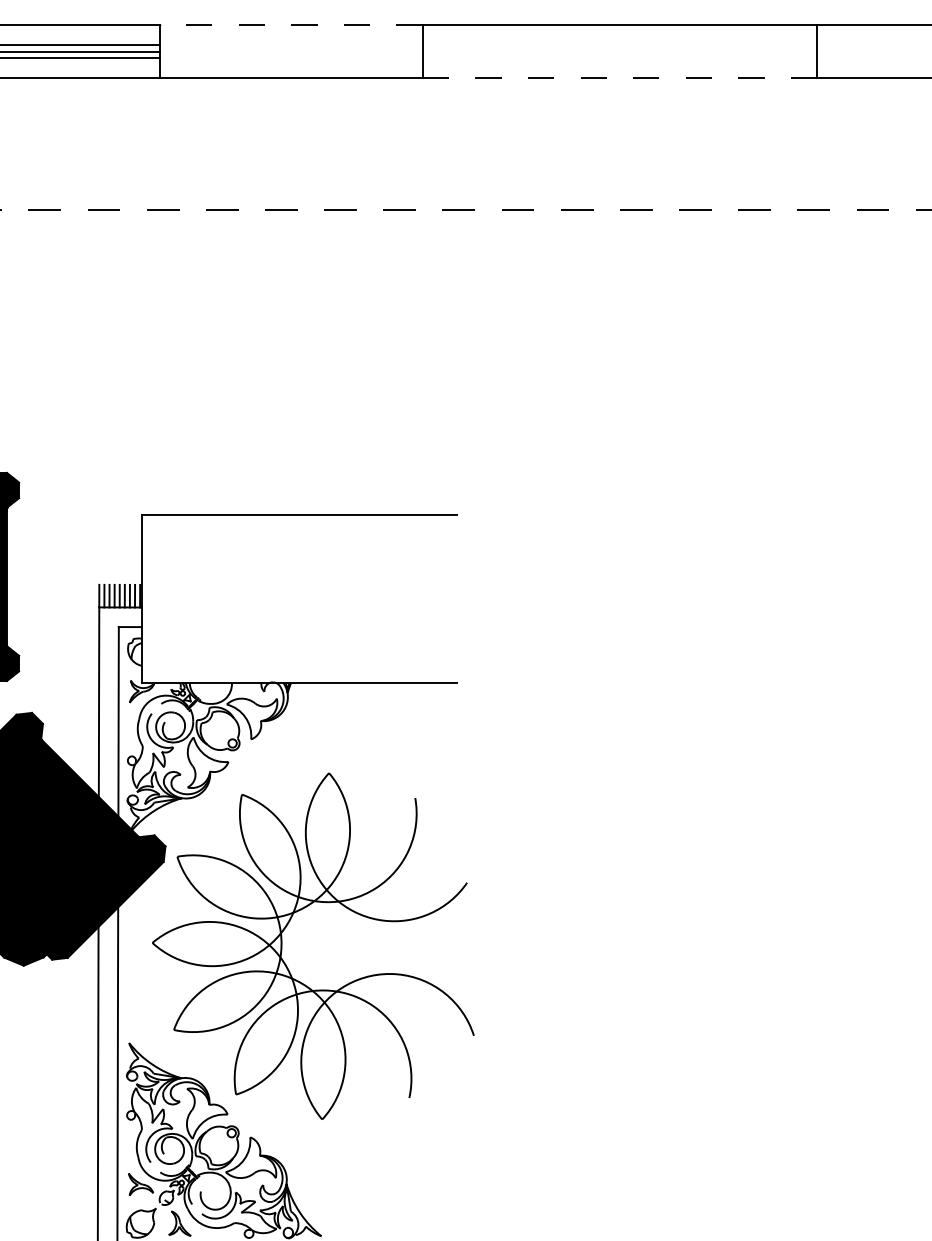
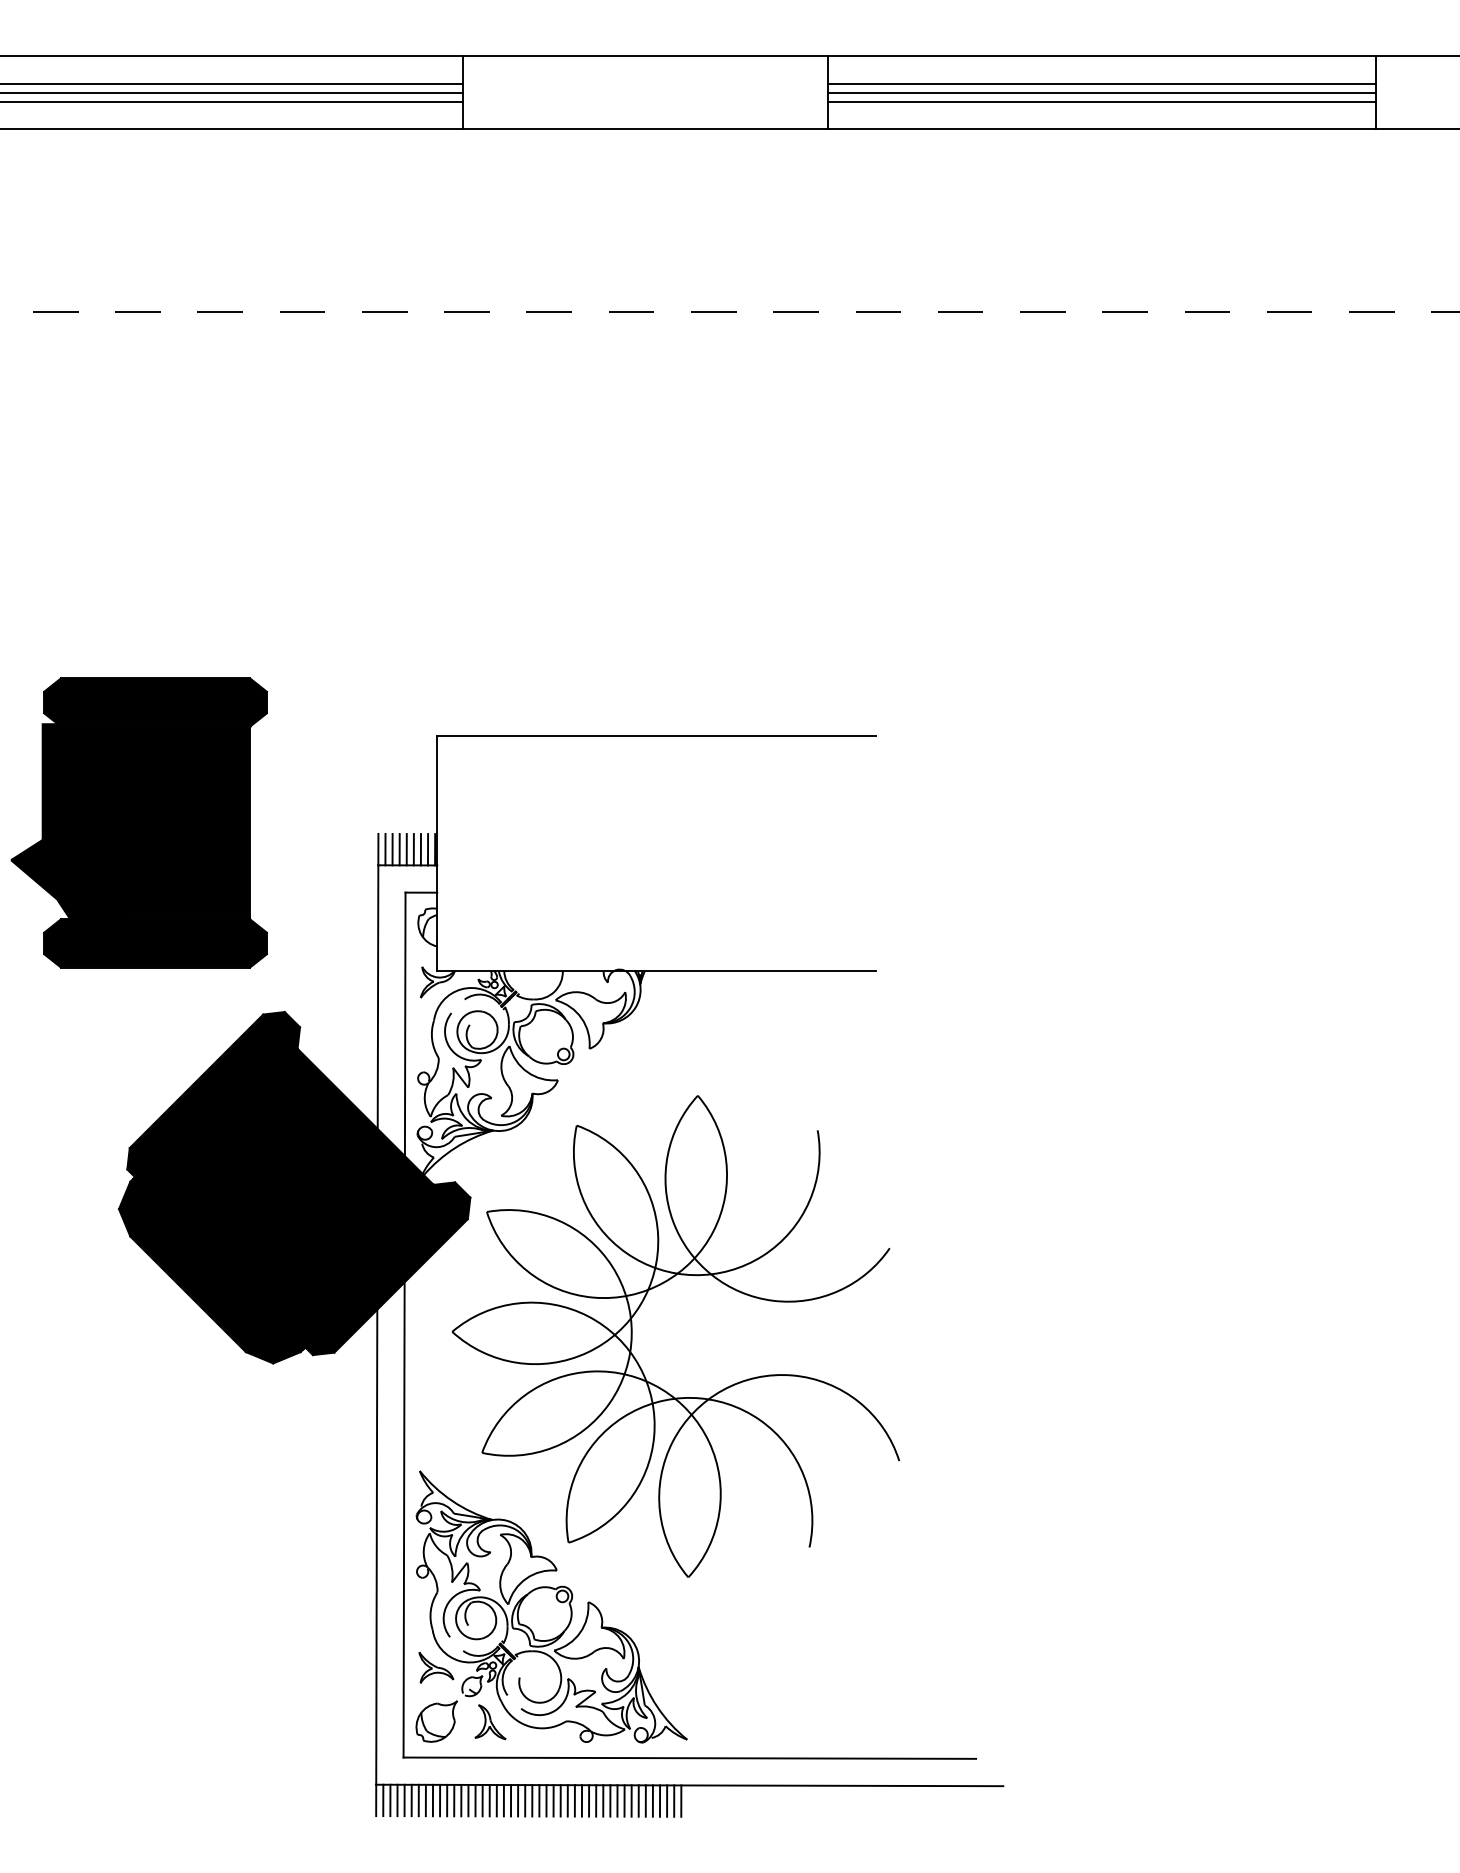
line: (291, 25) -> (645, 56), dashed -> solid
line: (620, 45) -> (1102, 83), added
line: (620, 51) -> (1102, 92), added
line: (620, 58) -> (1102, 101), added
line: (619, 78) -> (1101, 129), dashed -> solid

